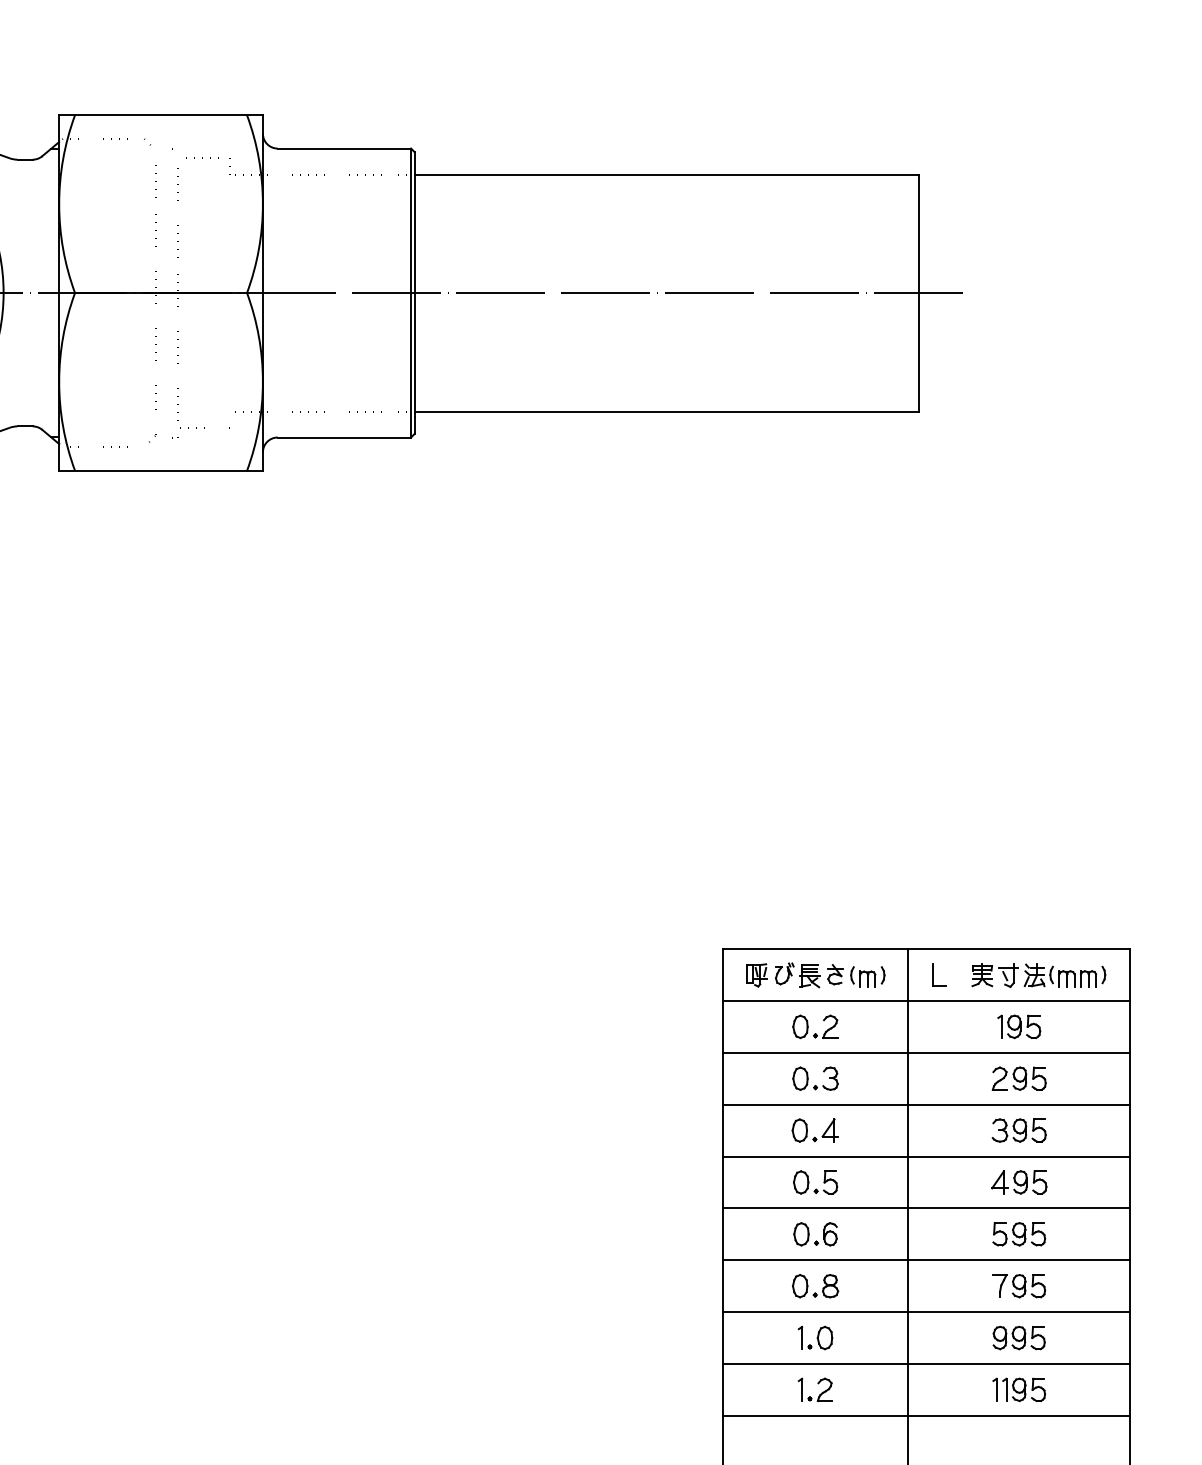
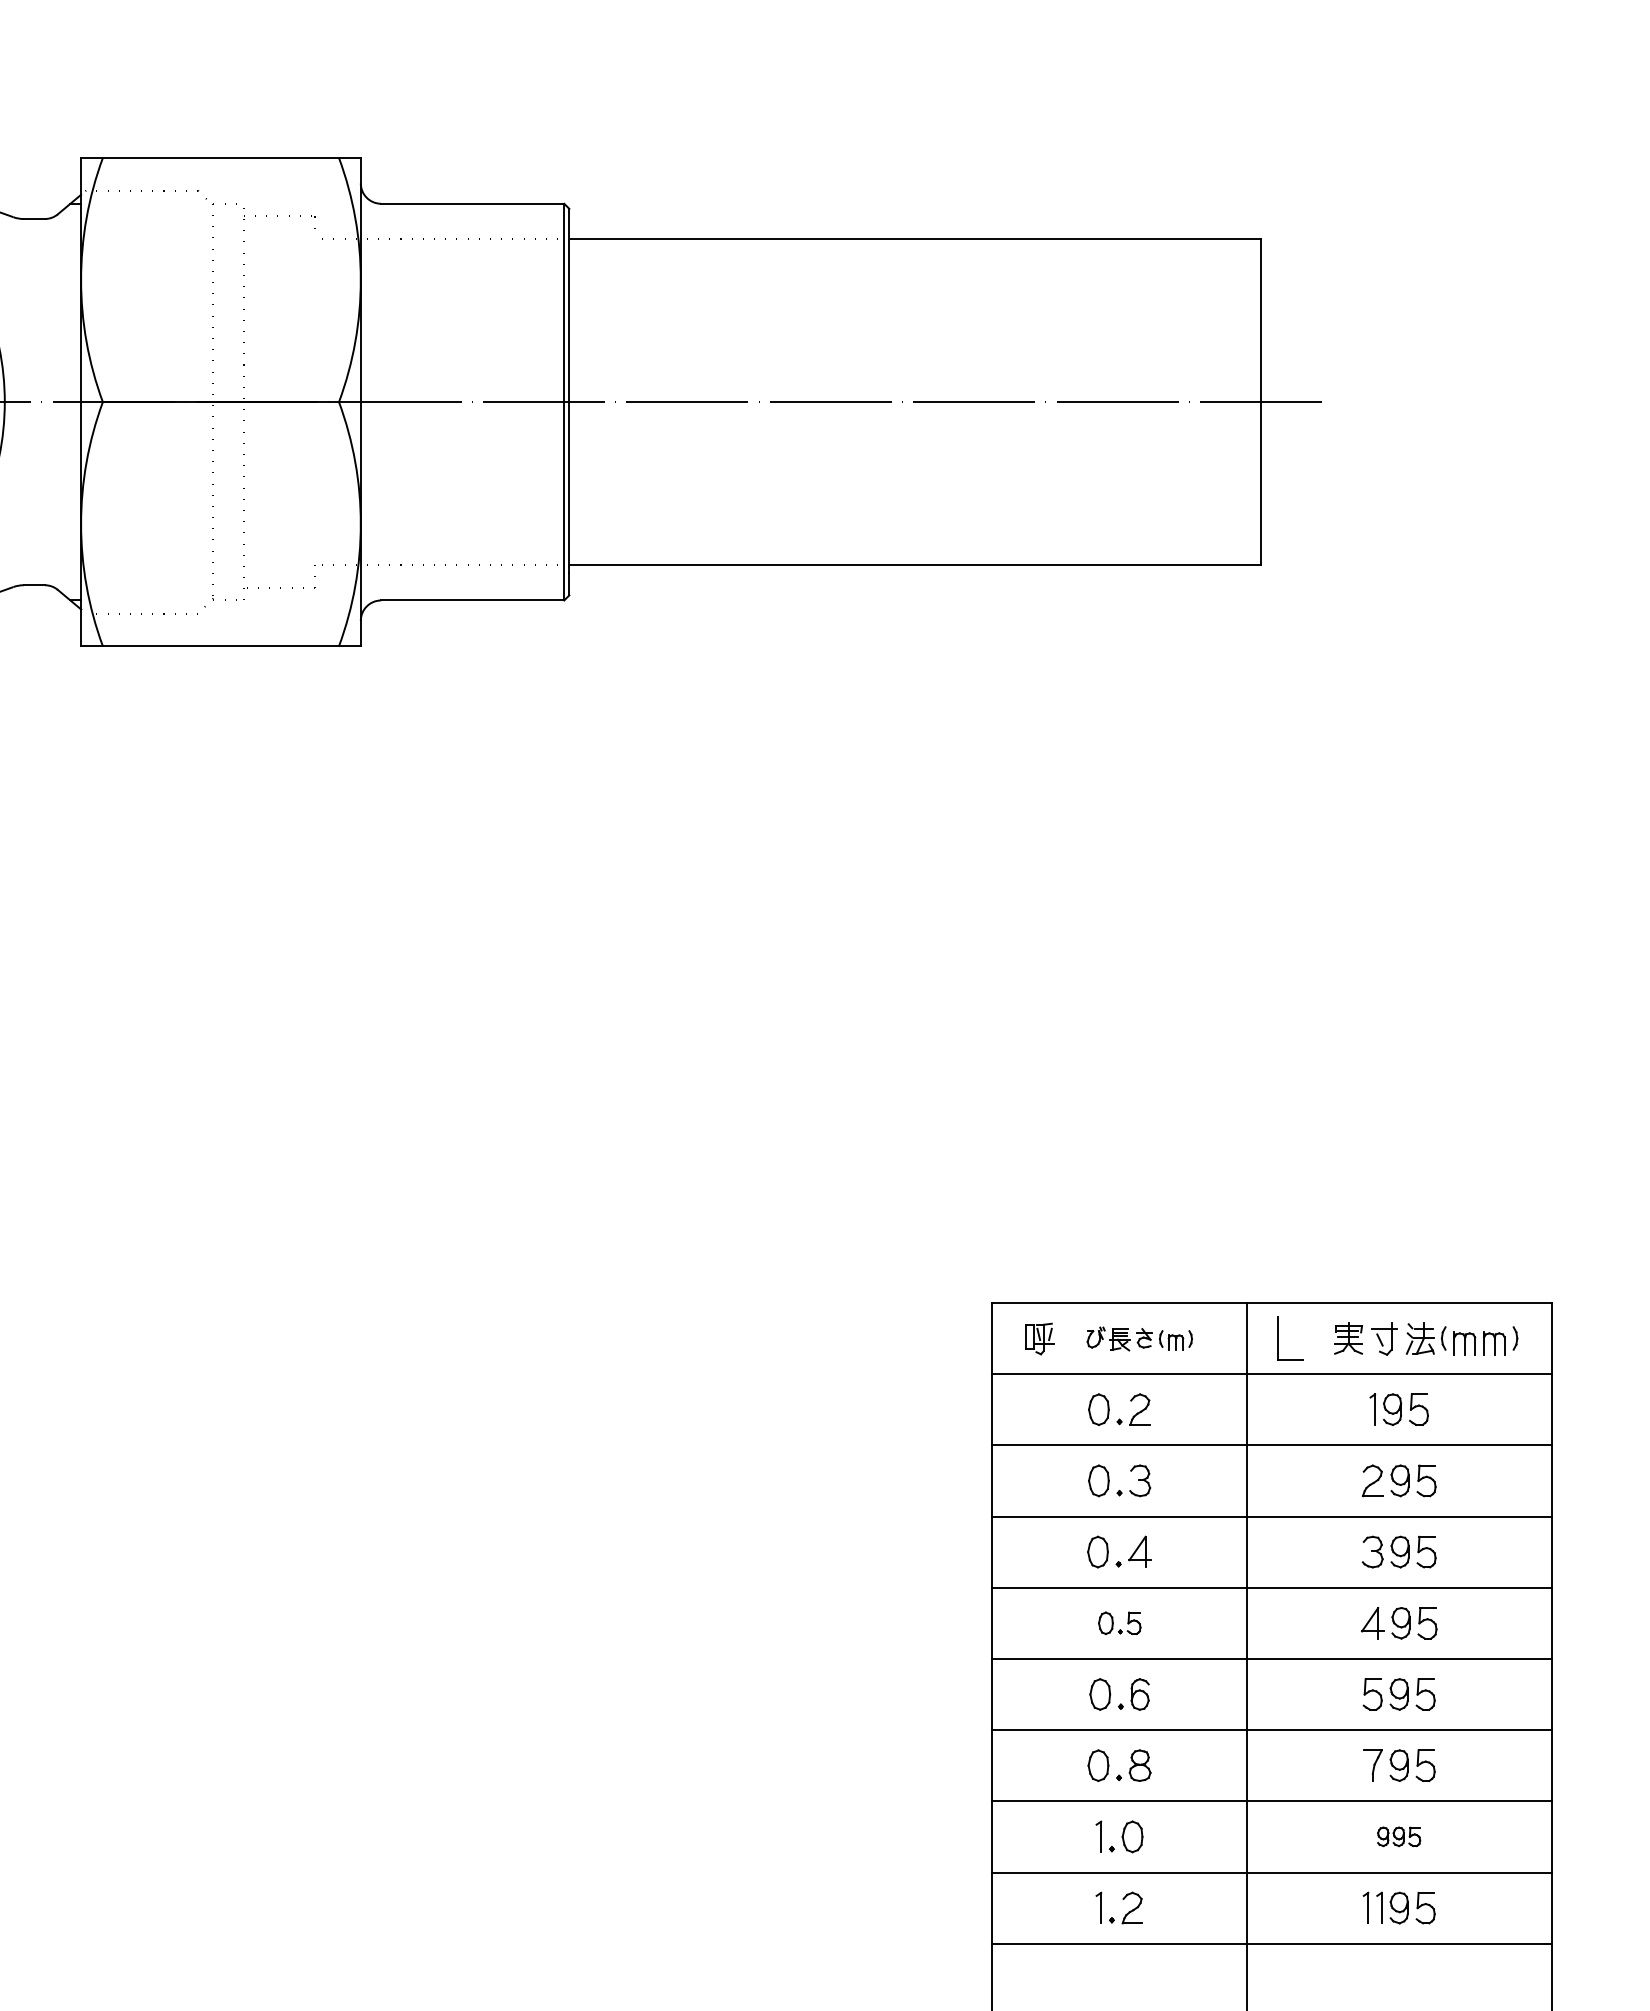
part: (939, 974) -> (1289, 1337), size x1.4
part: (830, 975) -> (1140, 1339), size x0.7
part: (815, 1182) -> (1119, 1623), size x0.7
part: (1018, 1337) -> (1398, 1836), size x0.6

